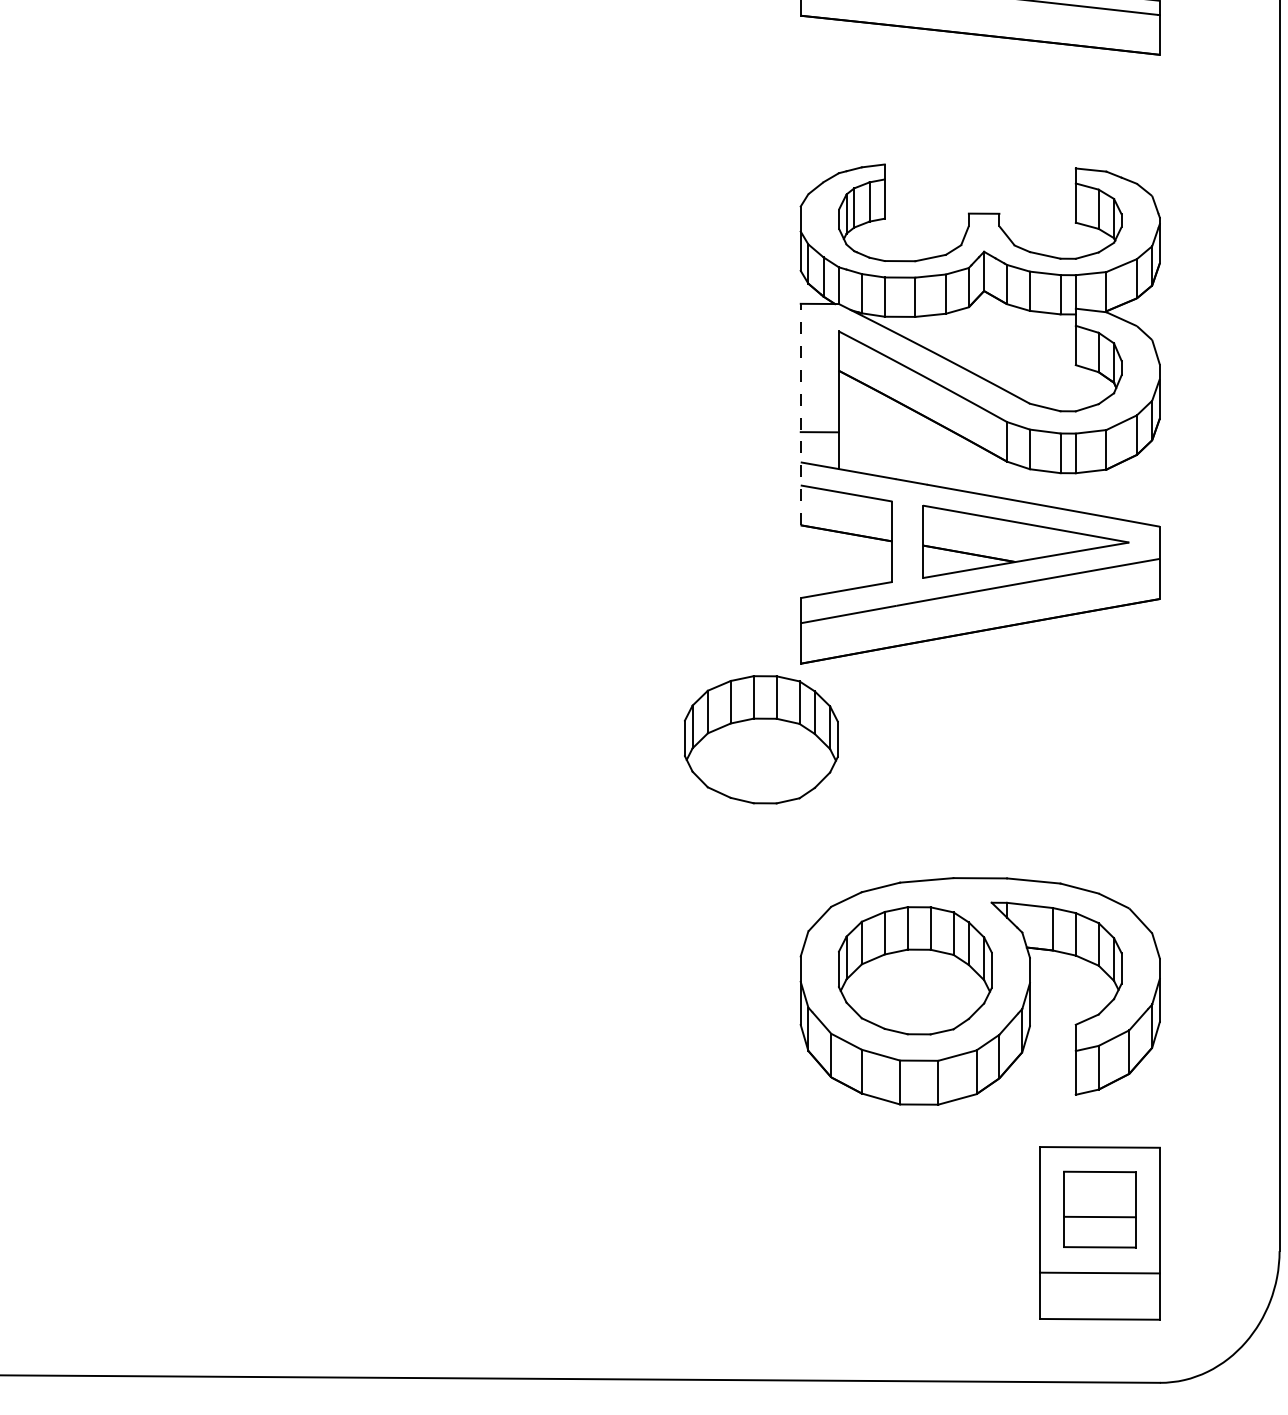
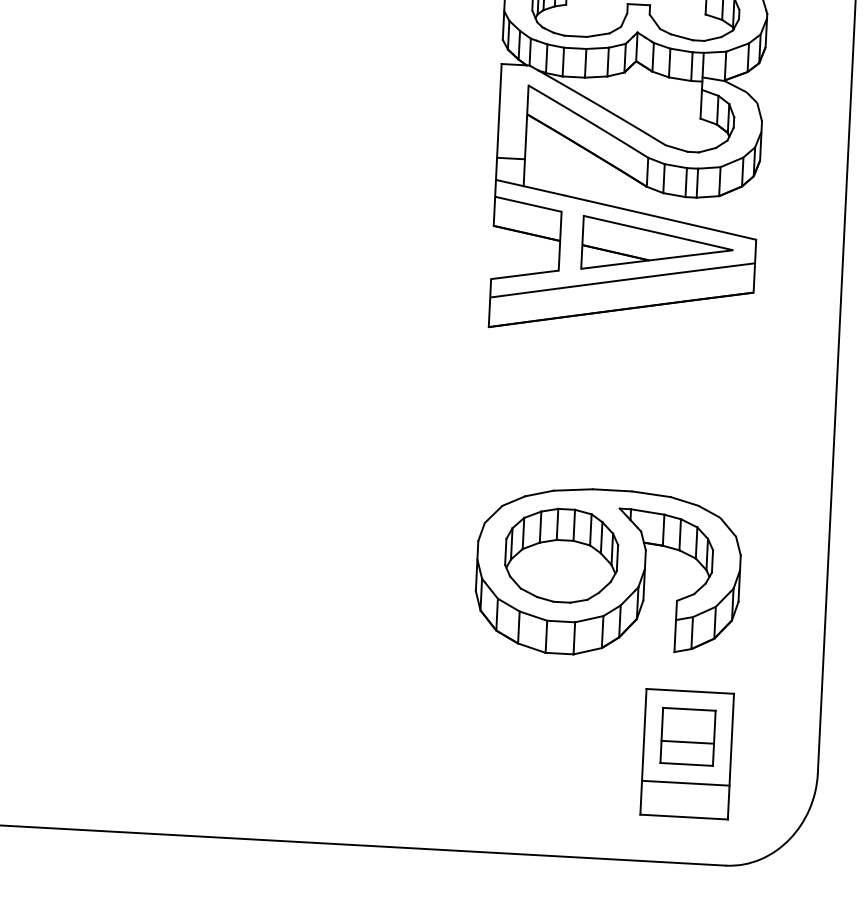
line: (800, 414) -> (497, 144), dashed -> solid
part: (761, 739) -> (457, 381), removed

